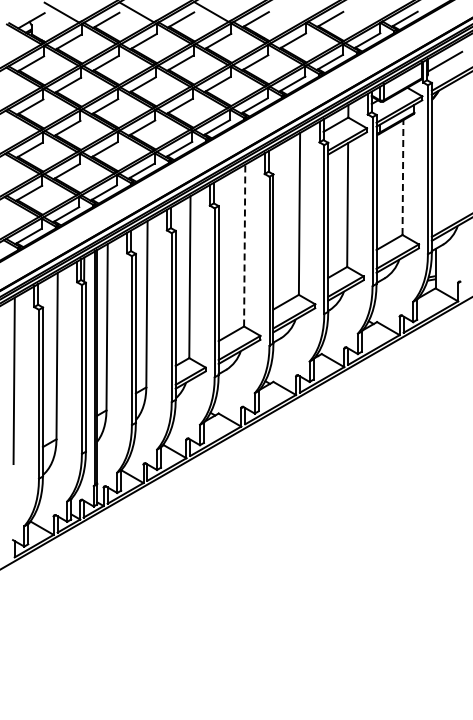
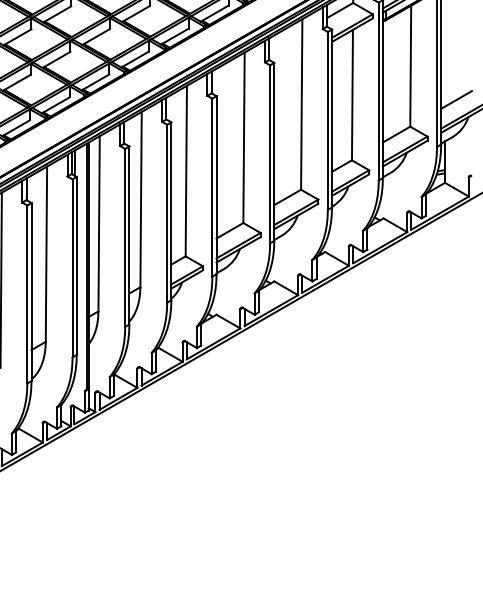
line: (402, 177) -> (410, 66), dashed -> solid
line: (446, 209) -> (456, 99), added
line: (244, 245) -> (243, 137), dashed -> solid

